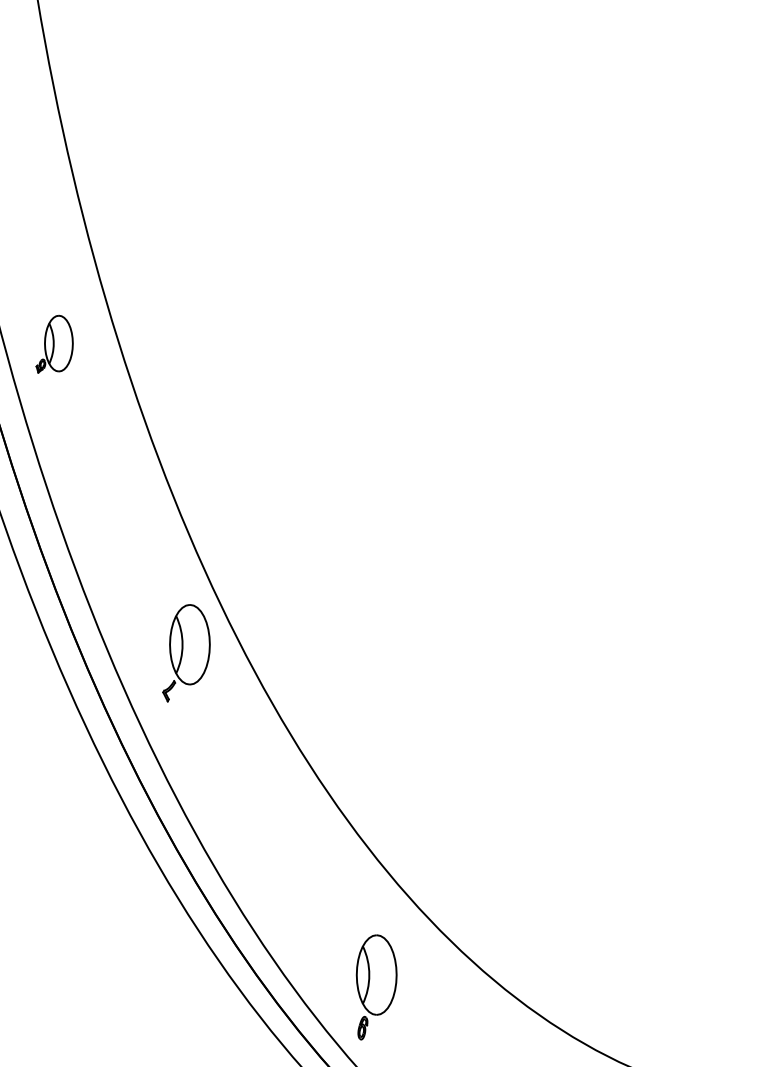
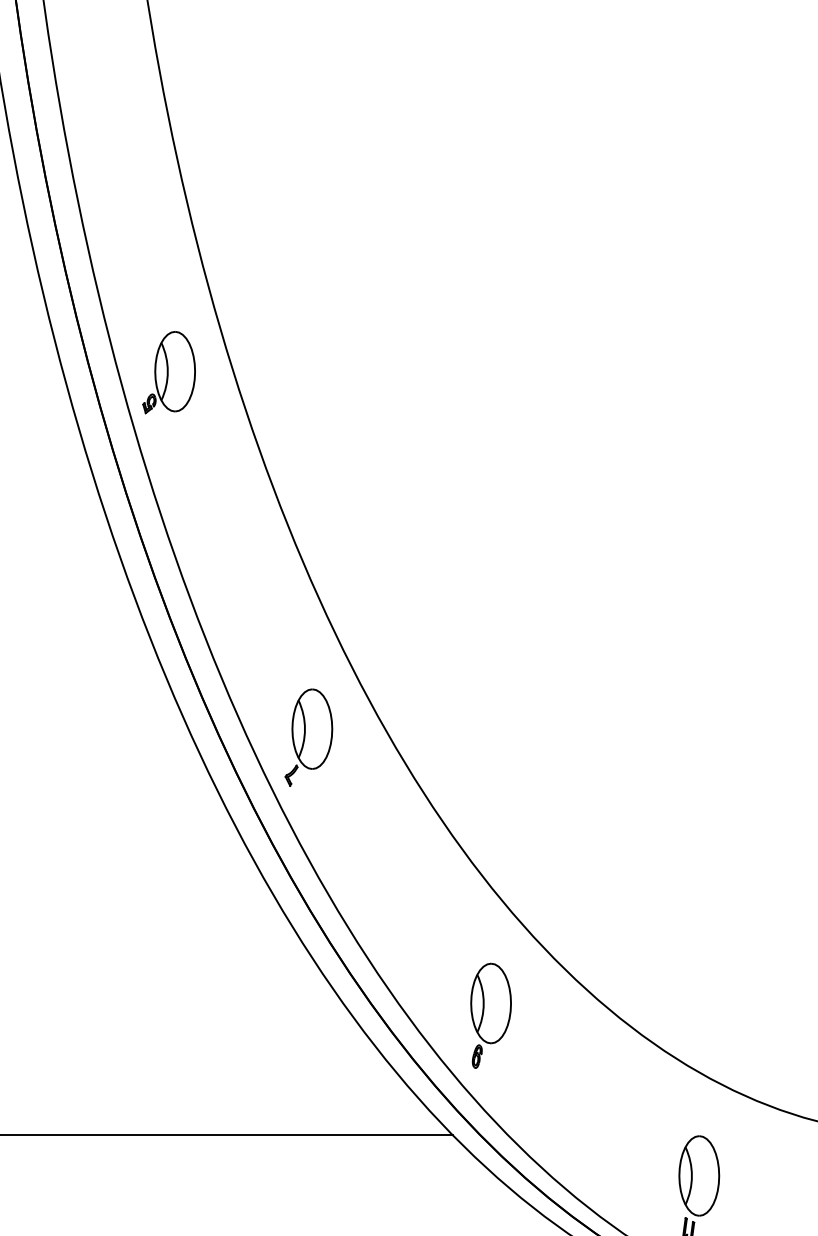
part: (54, 344) -> (168, 372), size x1.43
part: (186, 653) -> (308, 737), moved

